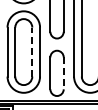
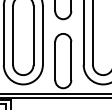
line: (32, 51) -> (33, 34), dashed -> solid
line: (63, 73) -> (71, 61), dashed -> solid

